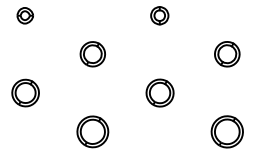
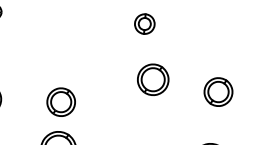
part: (92, 54) -> (60, 102), moved
part: (227, 54) -> (218, 92), moved
part: (159, 92) -> (152, 79), moved

